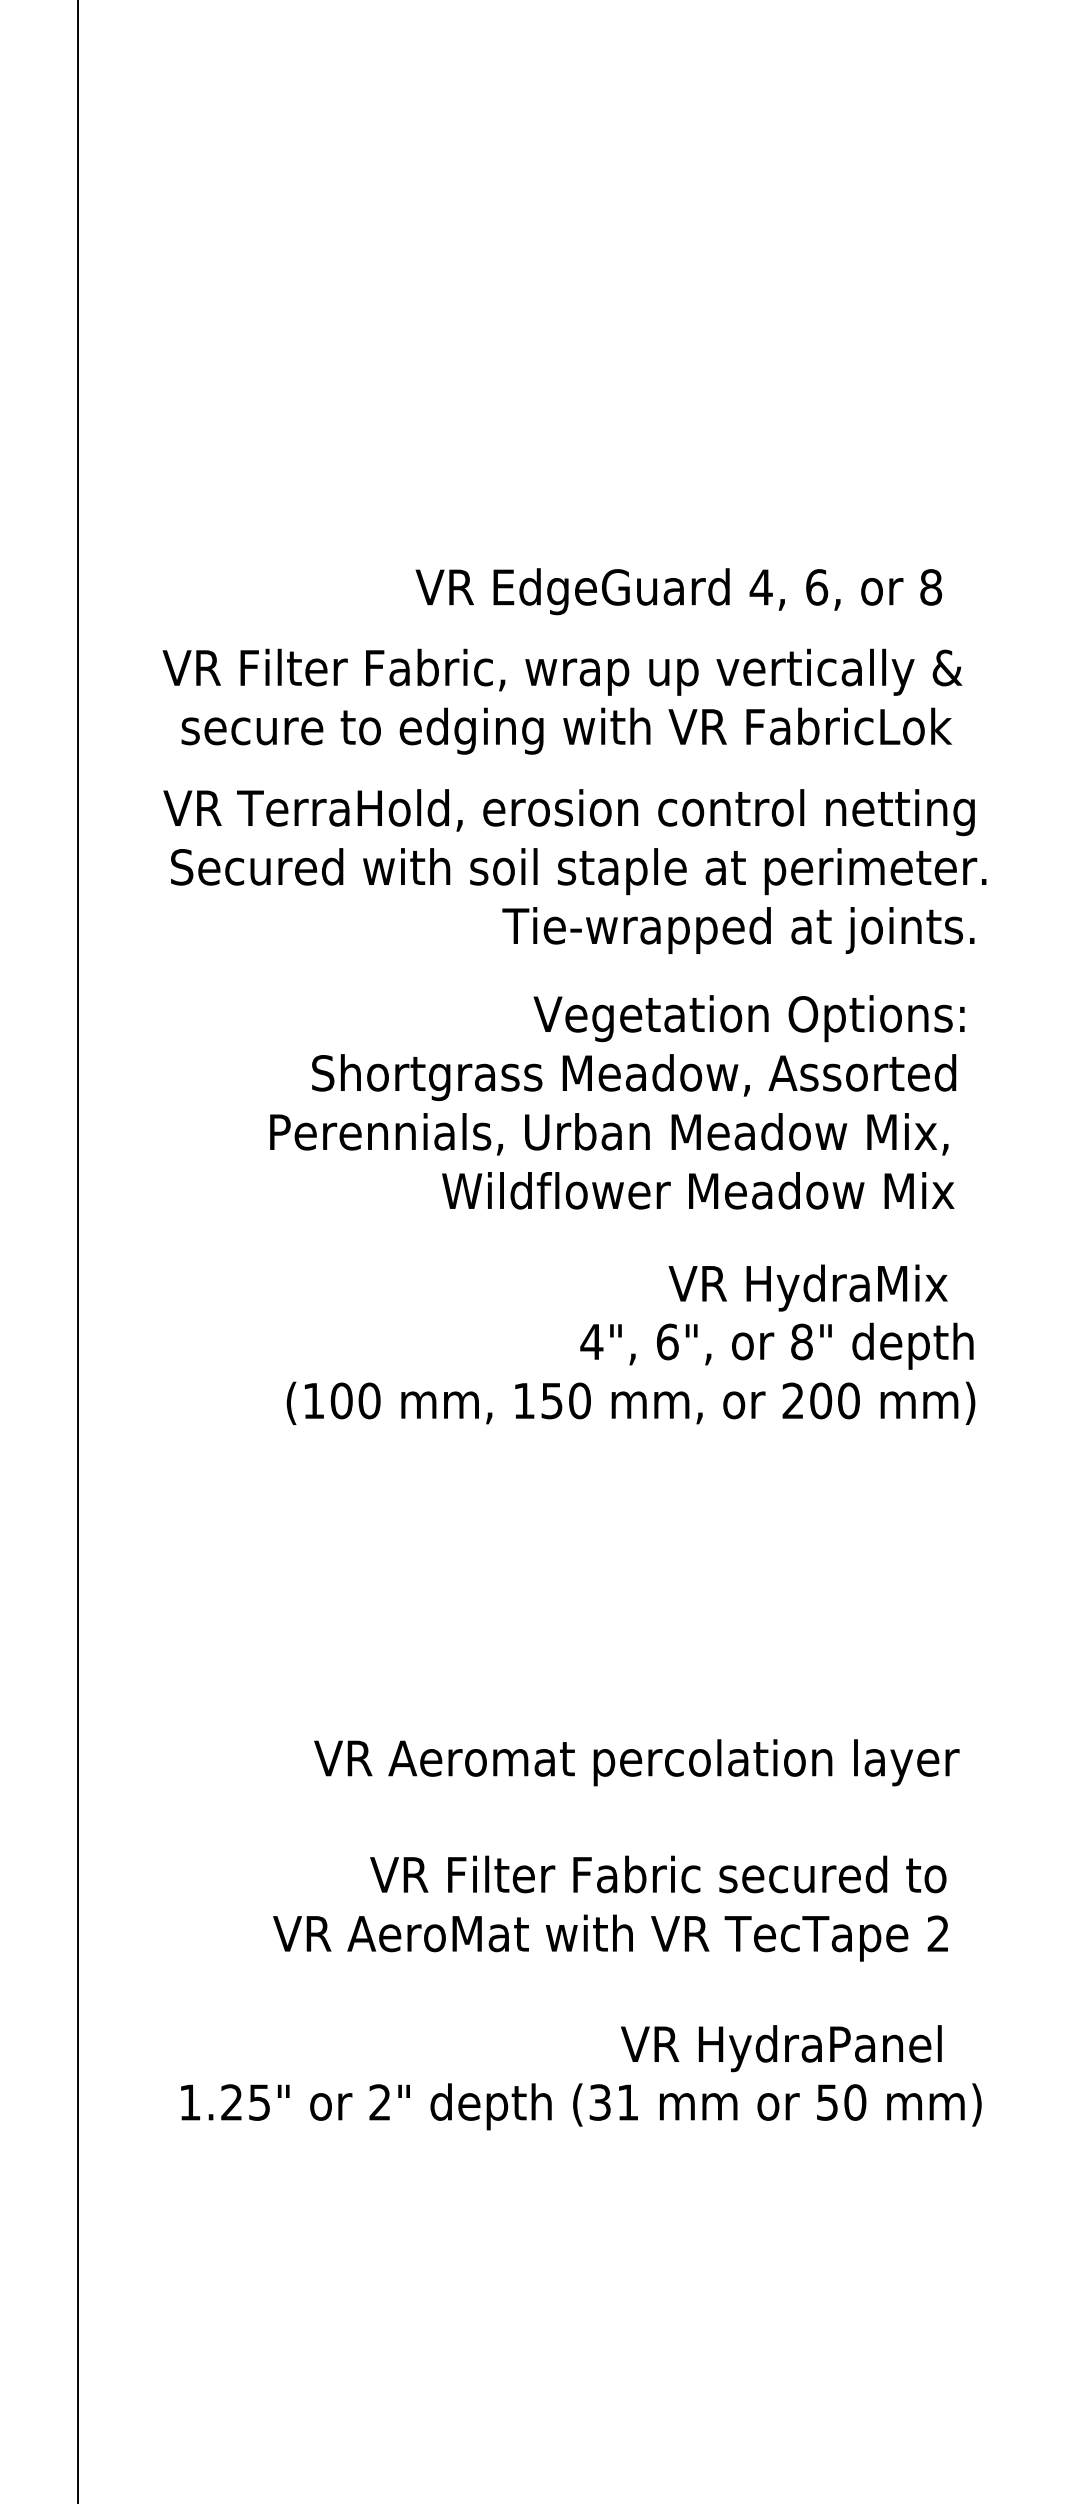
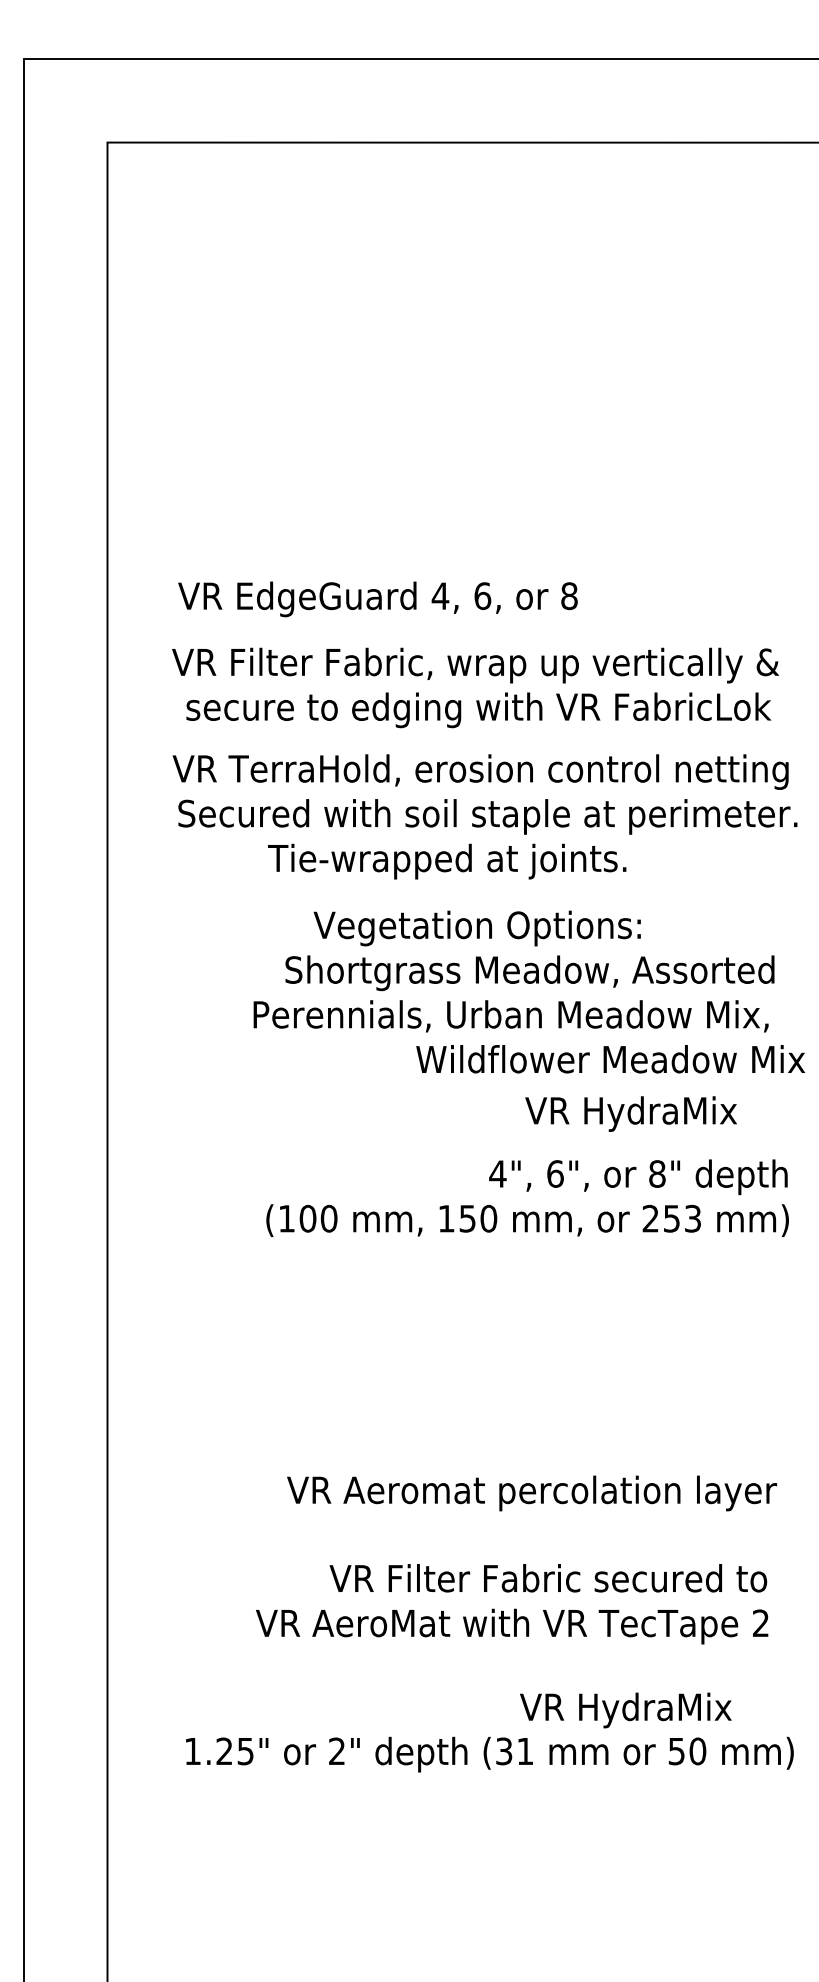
text: (678, 591) -> (377, 599), moved
text: (738, 930) -> (447, 861), moved
text: (748, 1018) -> (476, 928), moved
text: (698, 1191) -> (610, 1059), moved
text: (807, 1287) -> (630, 1113), moved
text: (835, 1400) -> (682, 1218), 200 -> 253
text: (887, 2043) -> (722, 1706), VR HydraPanel -> VR HydraMix

